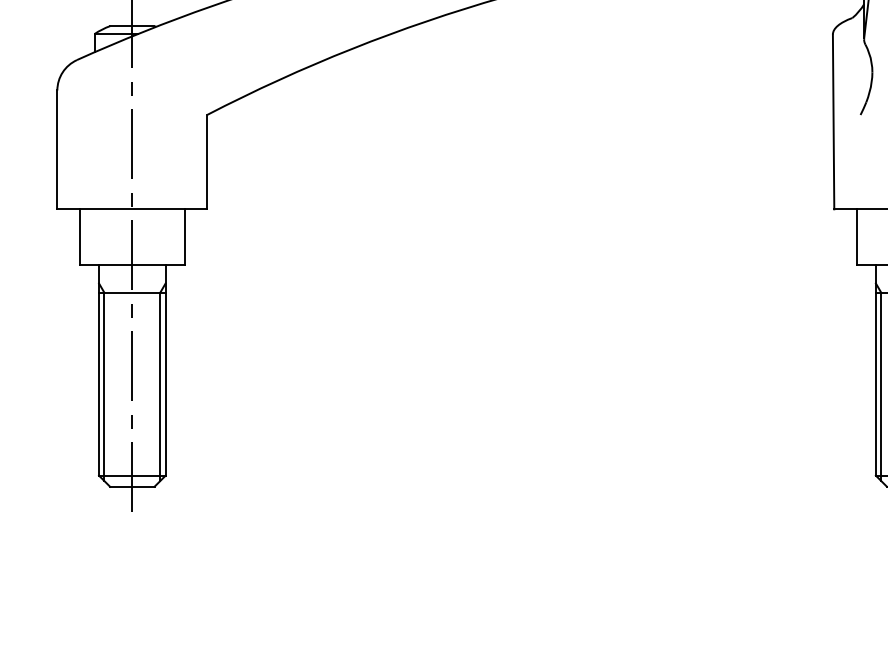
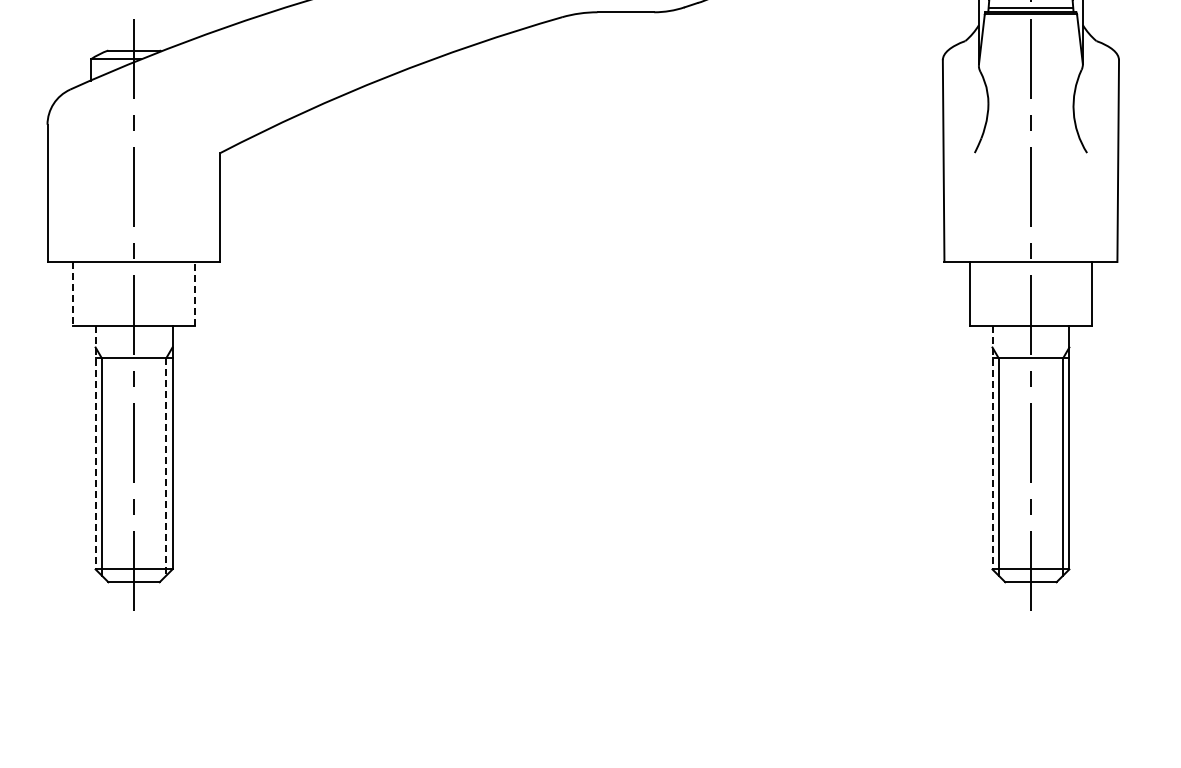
line: (184, 236) -> (194, 293), solid -> dashed
line: (79, 237) -> (73, 294), solid -> dashed
line: (98, 370) -> (95, 447), solid -> dashed
line: (875, 370) -> (992, 447), solid -> dashed
line: (160, 386) -> (166, 466), solid -> dashed

